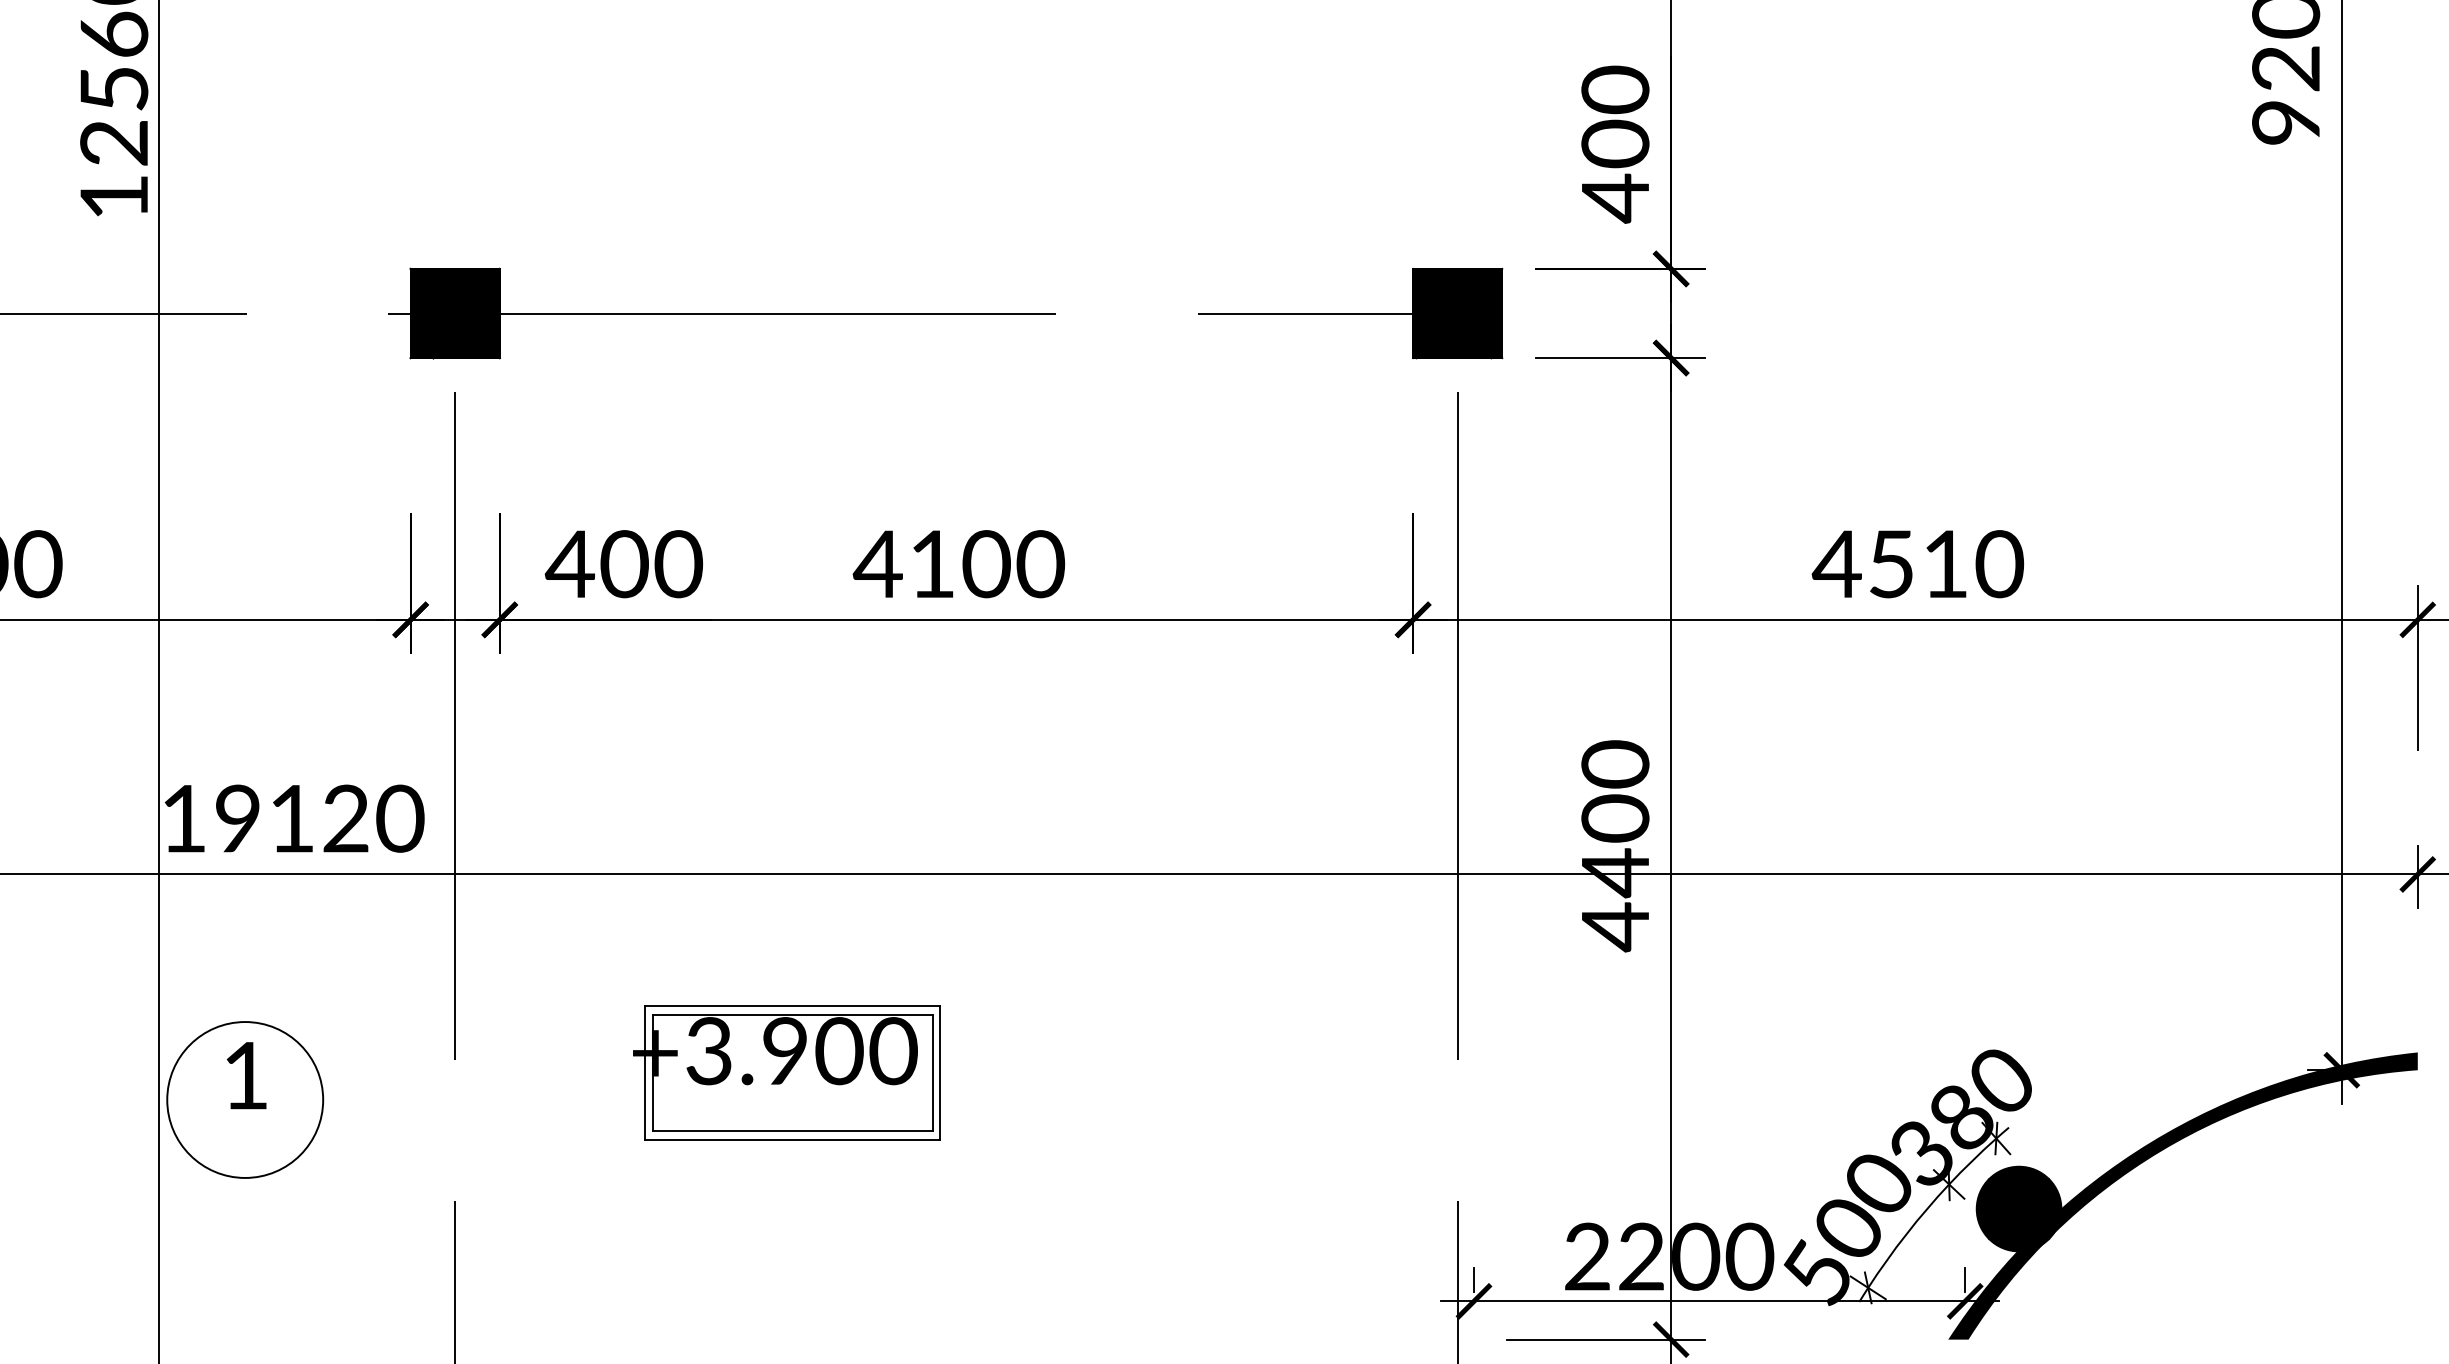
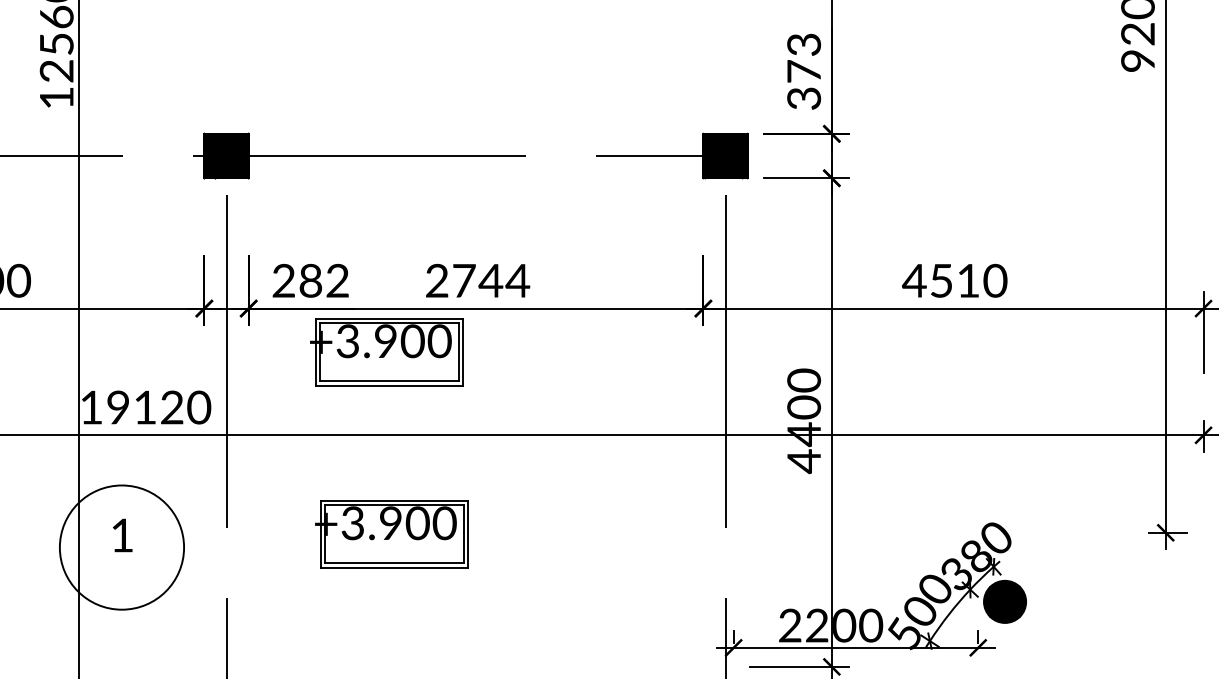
text: (1616, 143) -> (804, 71), 400 -> 373
text: (623, 563) -> (310, 280), 400 -> 282
text: (959, 563) -> (477, 280), 4100 -> 2744
part: (776, 708) -> (386, 352), added
circle: (244, 1099) -> (121, 547), size x1.6
fill: (2182, 1194) -> (1086, 594), removed

